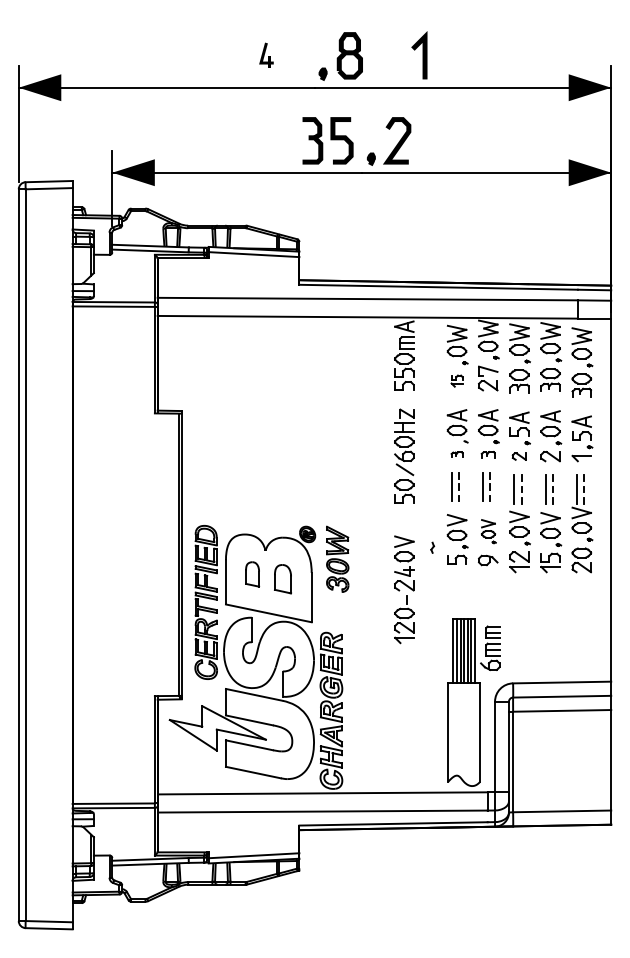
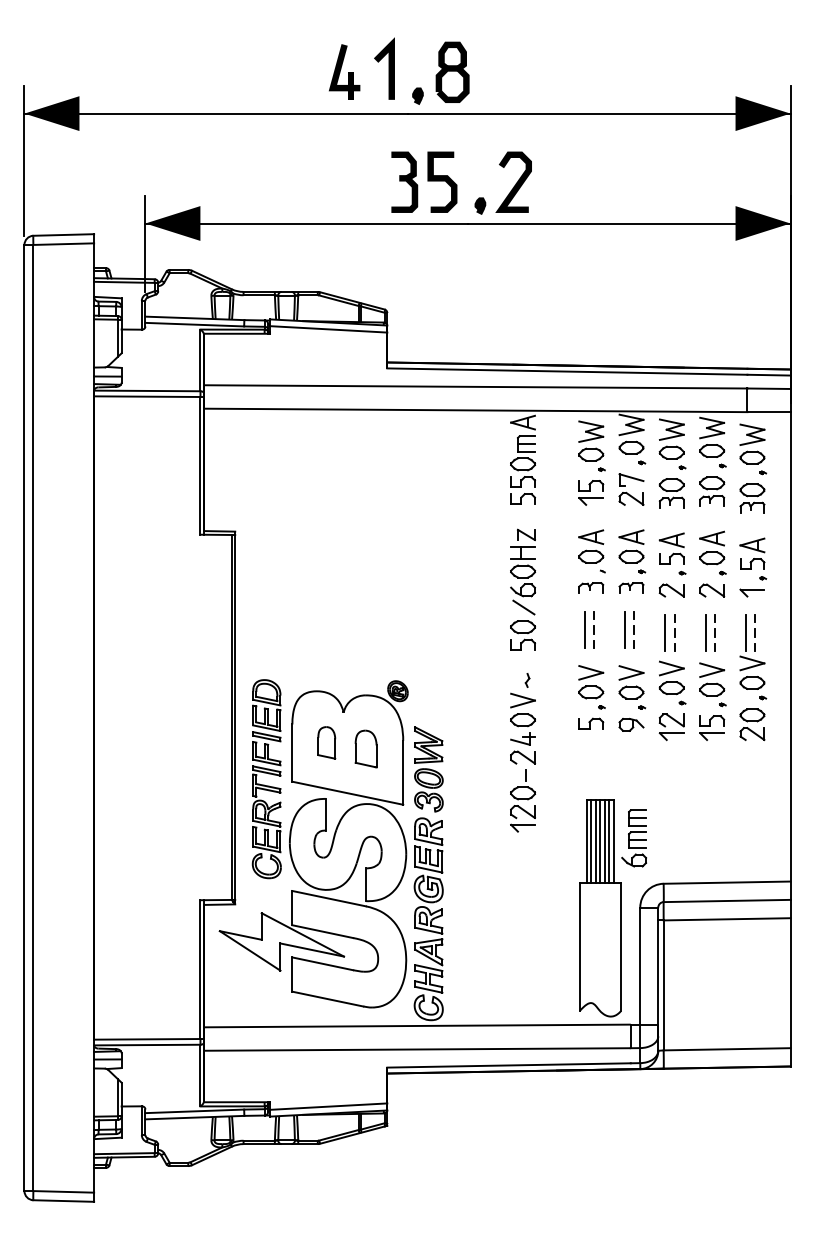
part: (266, 55) -> (344, 71), size x1.67
line: (422, 55) -> (388, 68), moved
part: (457, 380) -> (591, 492), size x1.67
part: (457, 454) -> (591, 587), size x1.67
part: (488, 454) -> (631, 587), size x1.43
part: (519, 456) -> (671, 590), size x1.43
part: (489, 531) -> (632, 687), size x1.43
part: (432, 547) -> (527, 680), moved
part: (337, 559) -> (428, 769), moved

